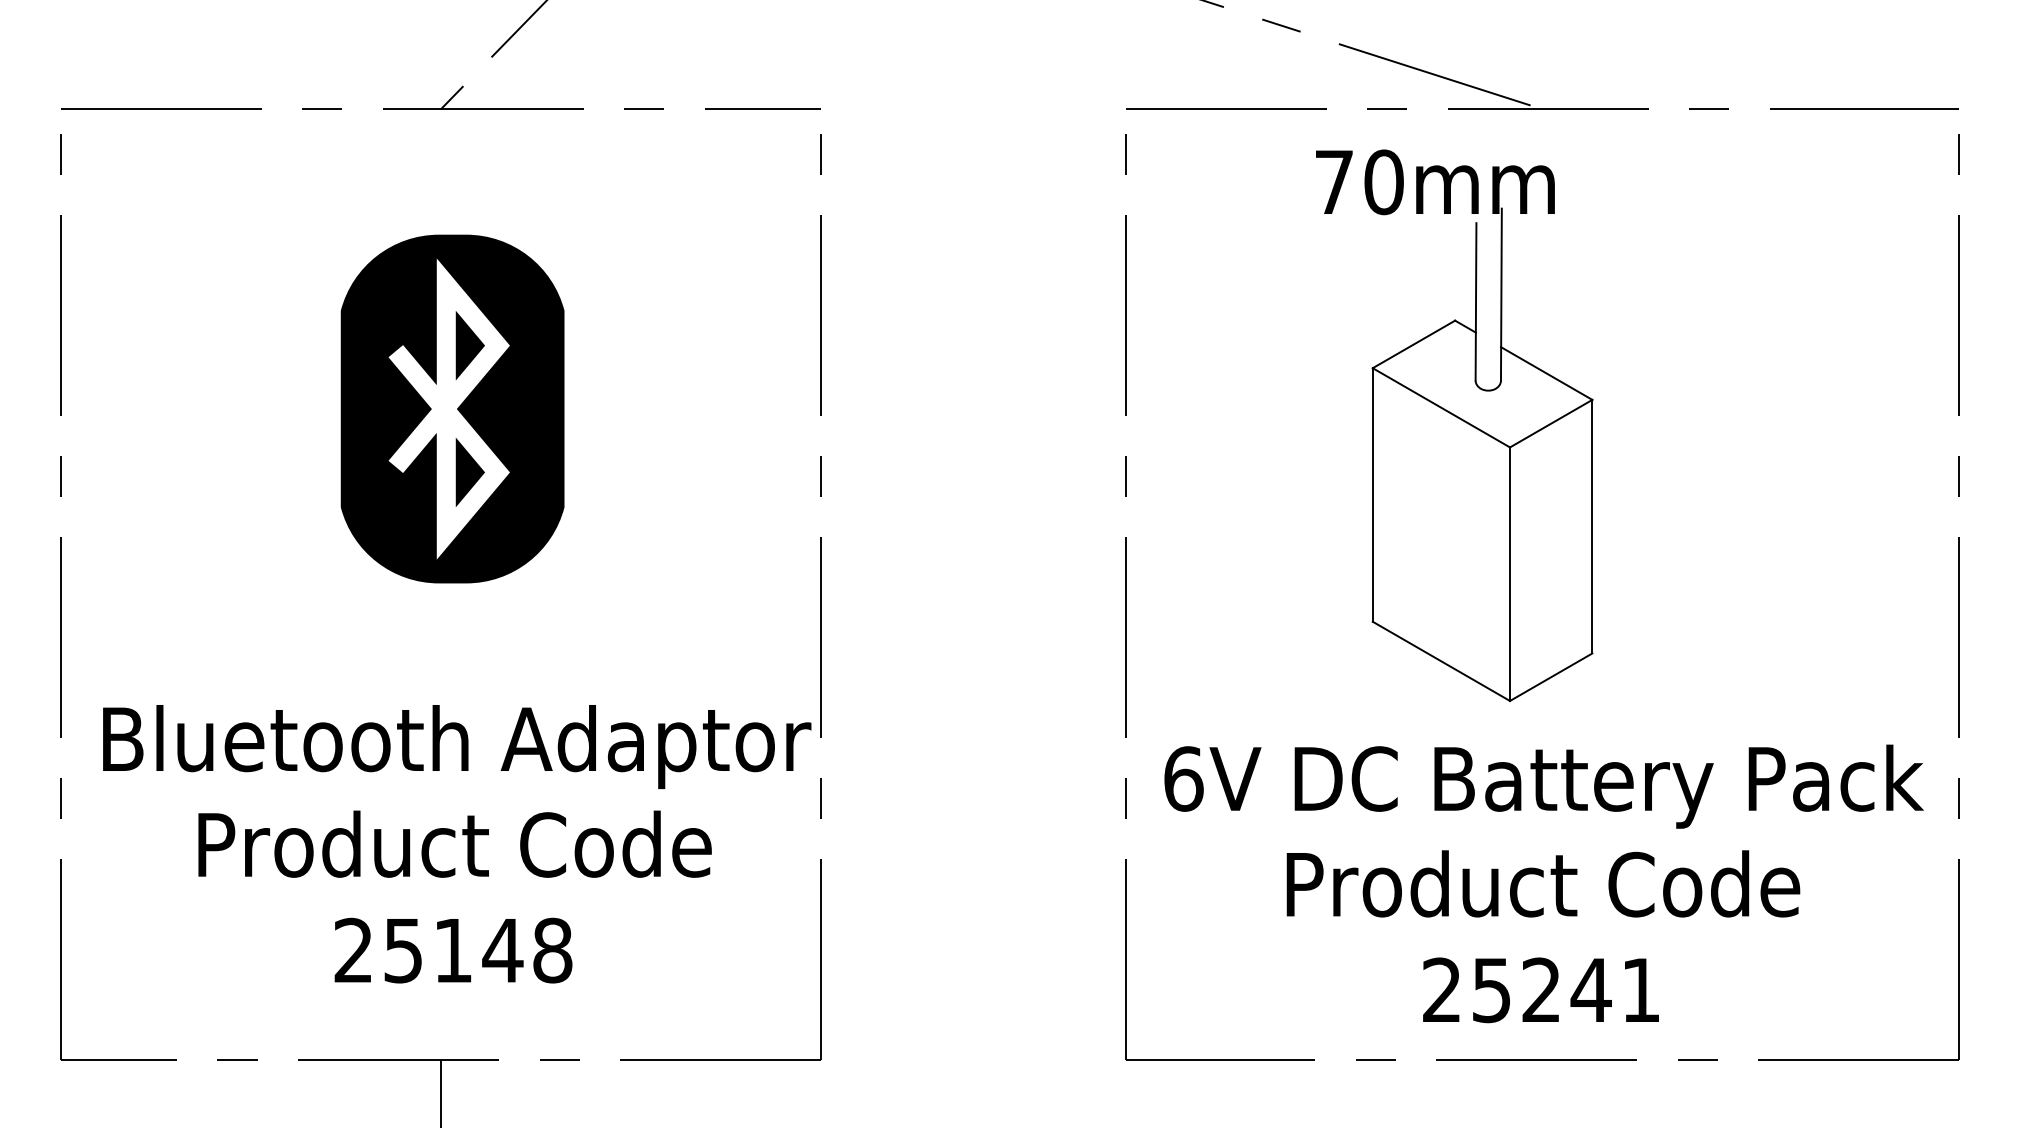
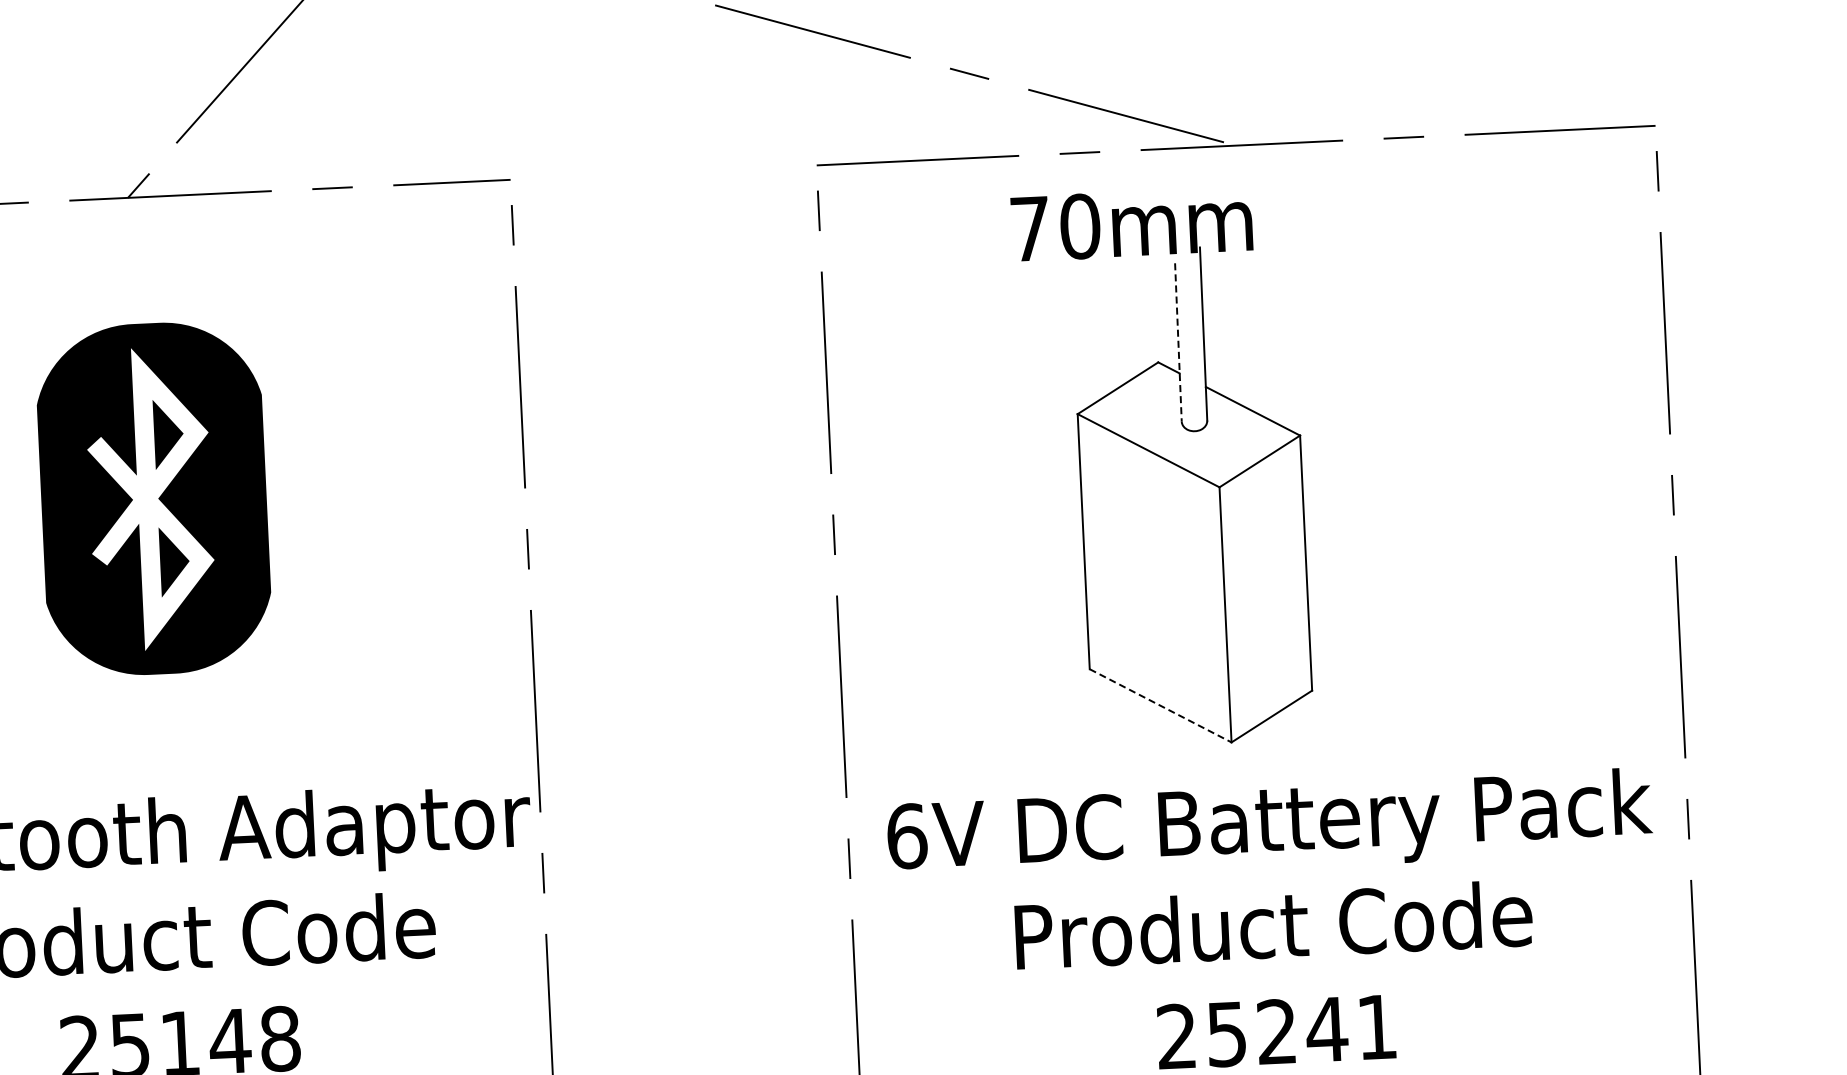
line: (1476, 301) -> (1178, 342), solid -> dashed
line: (1441, 661) -> (1160, 705), solid -> dashed

